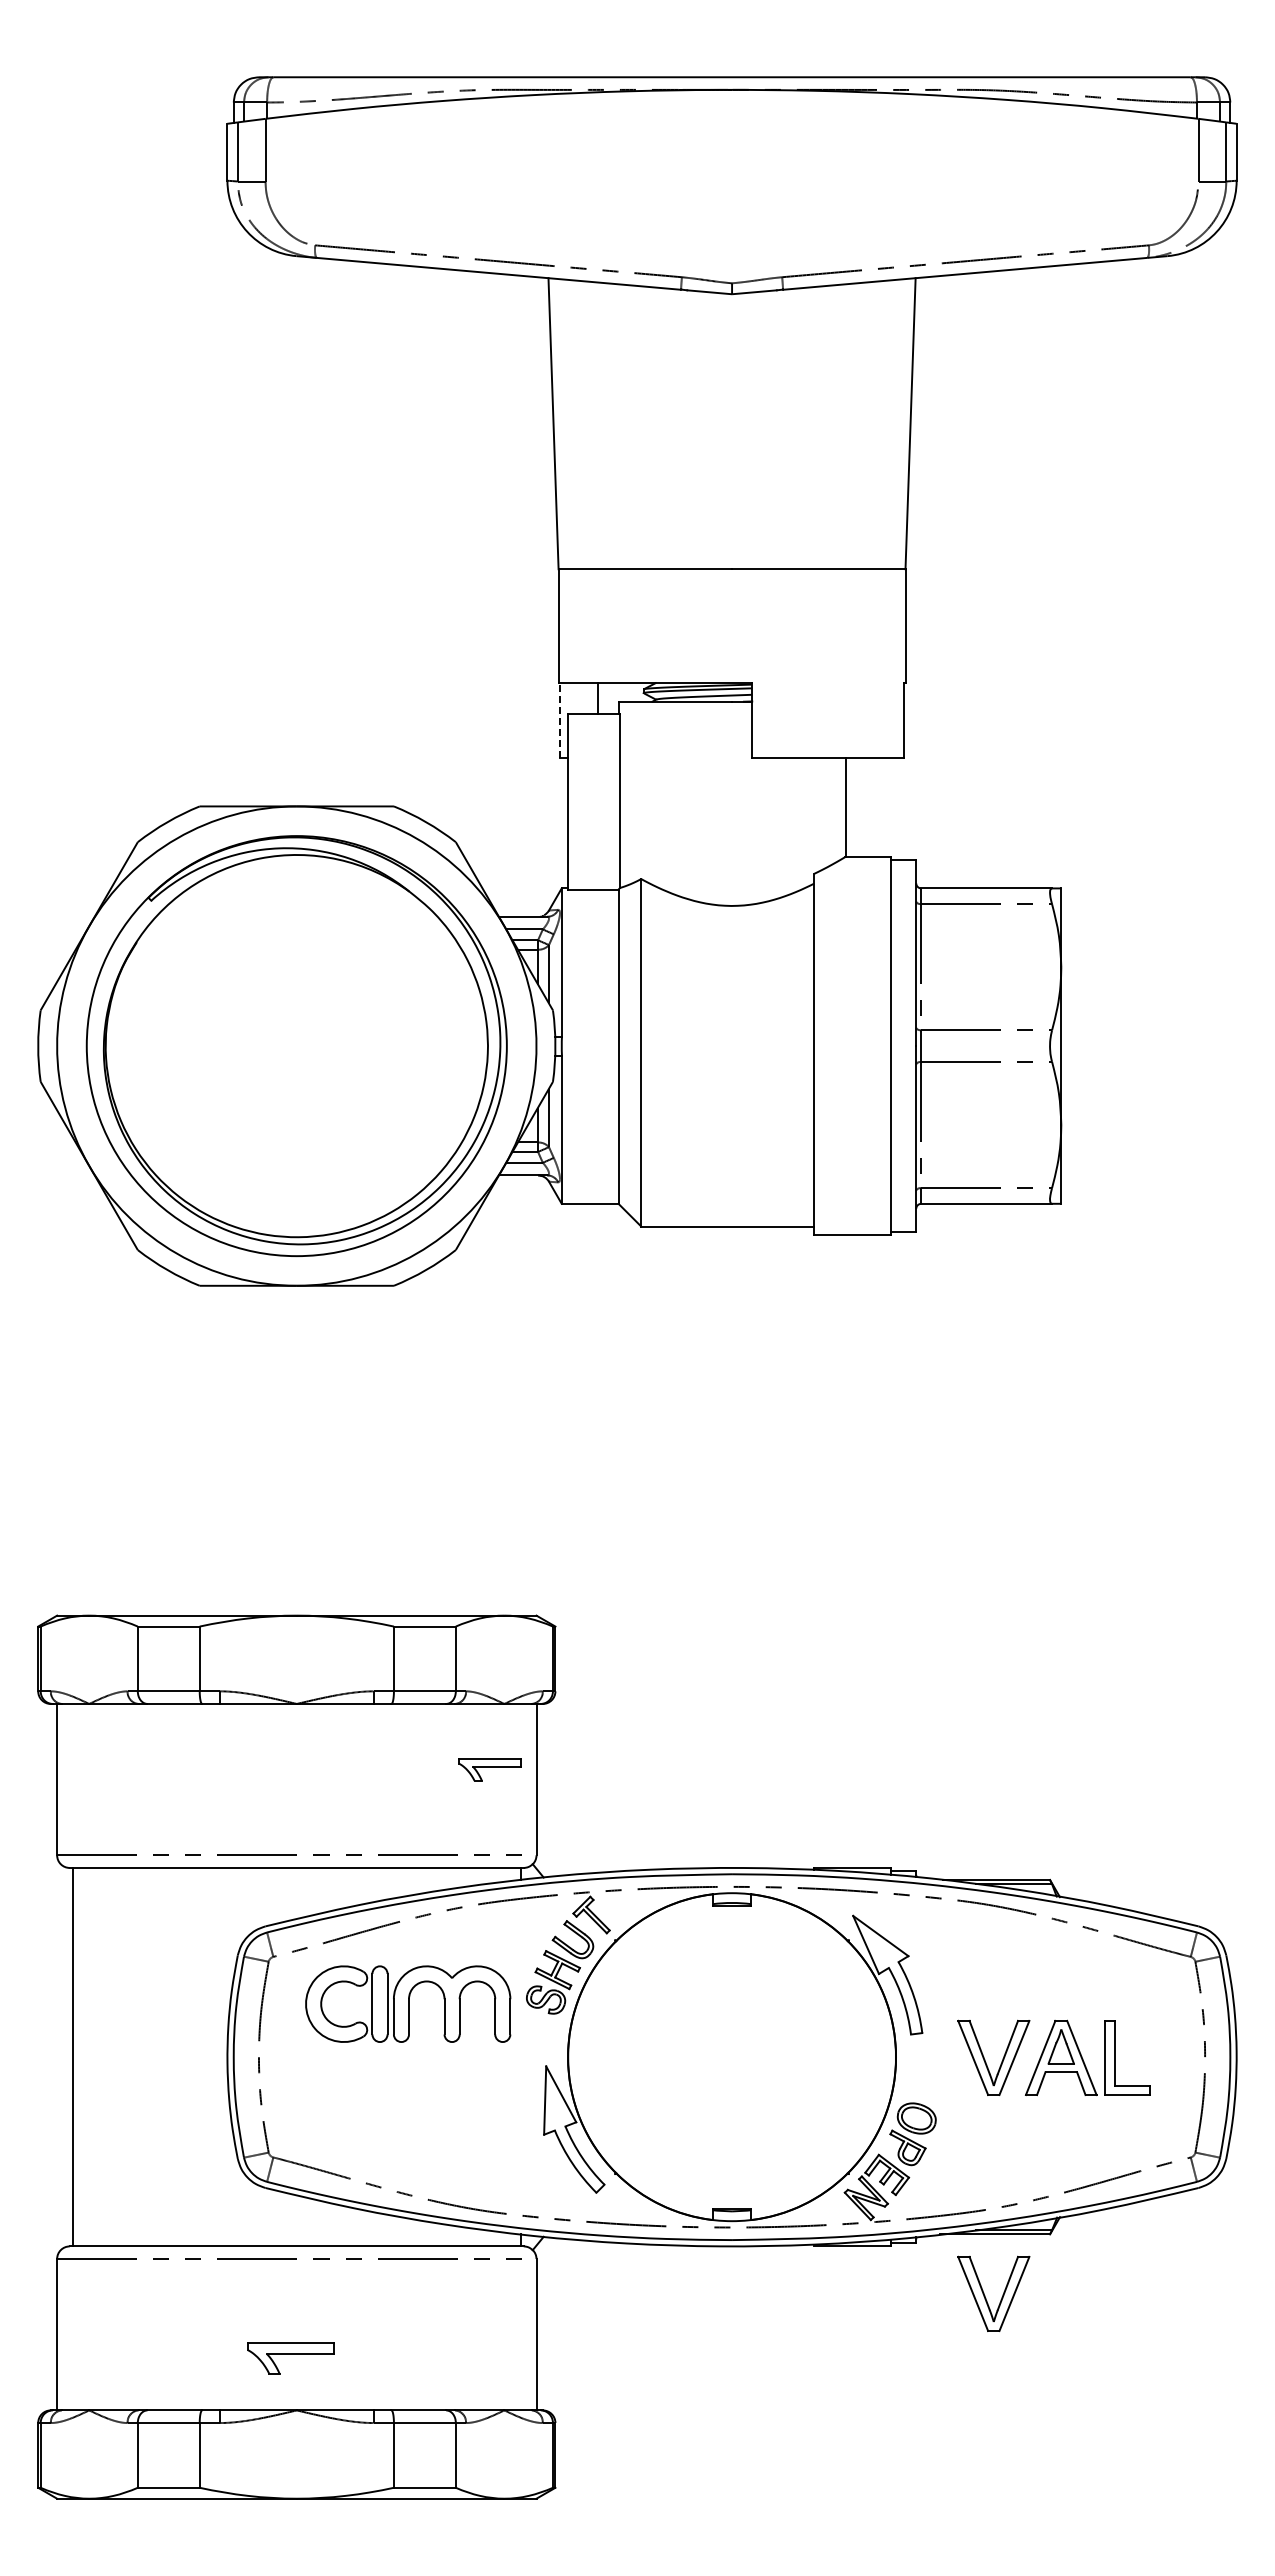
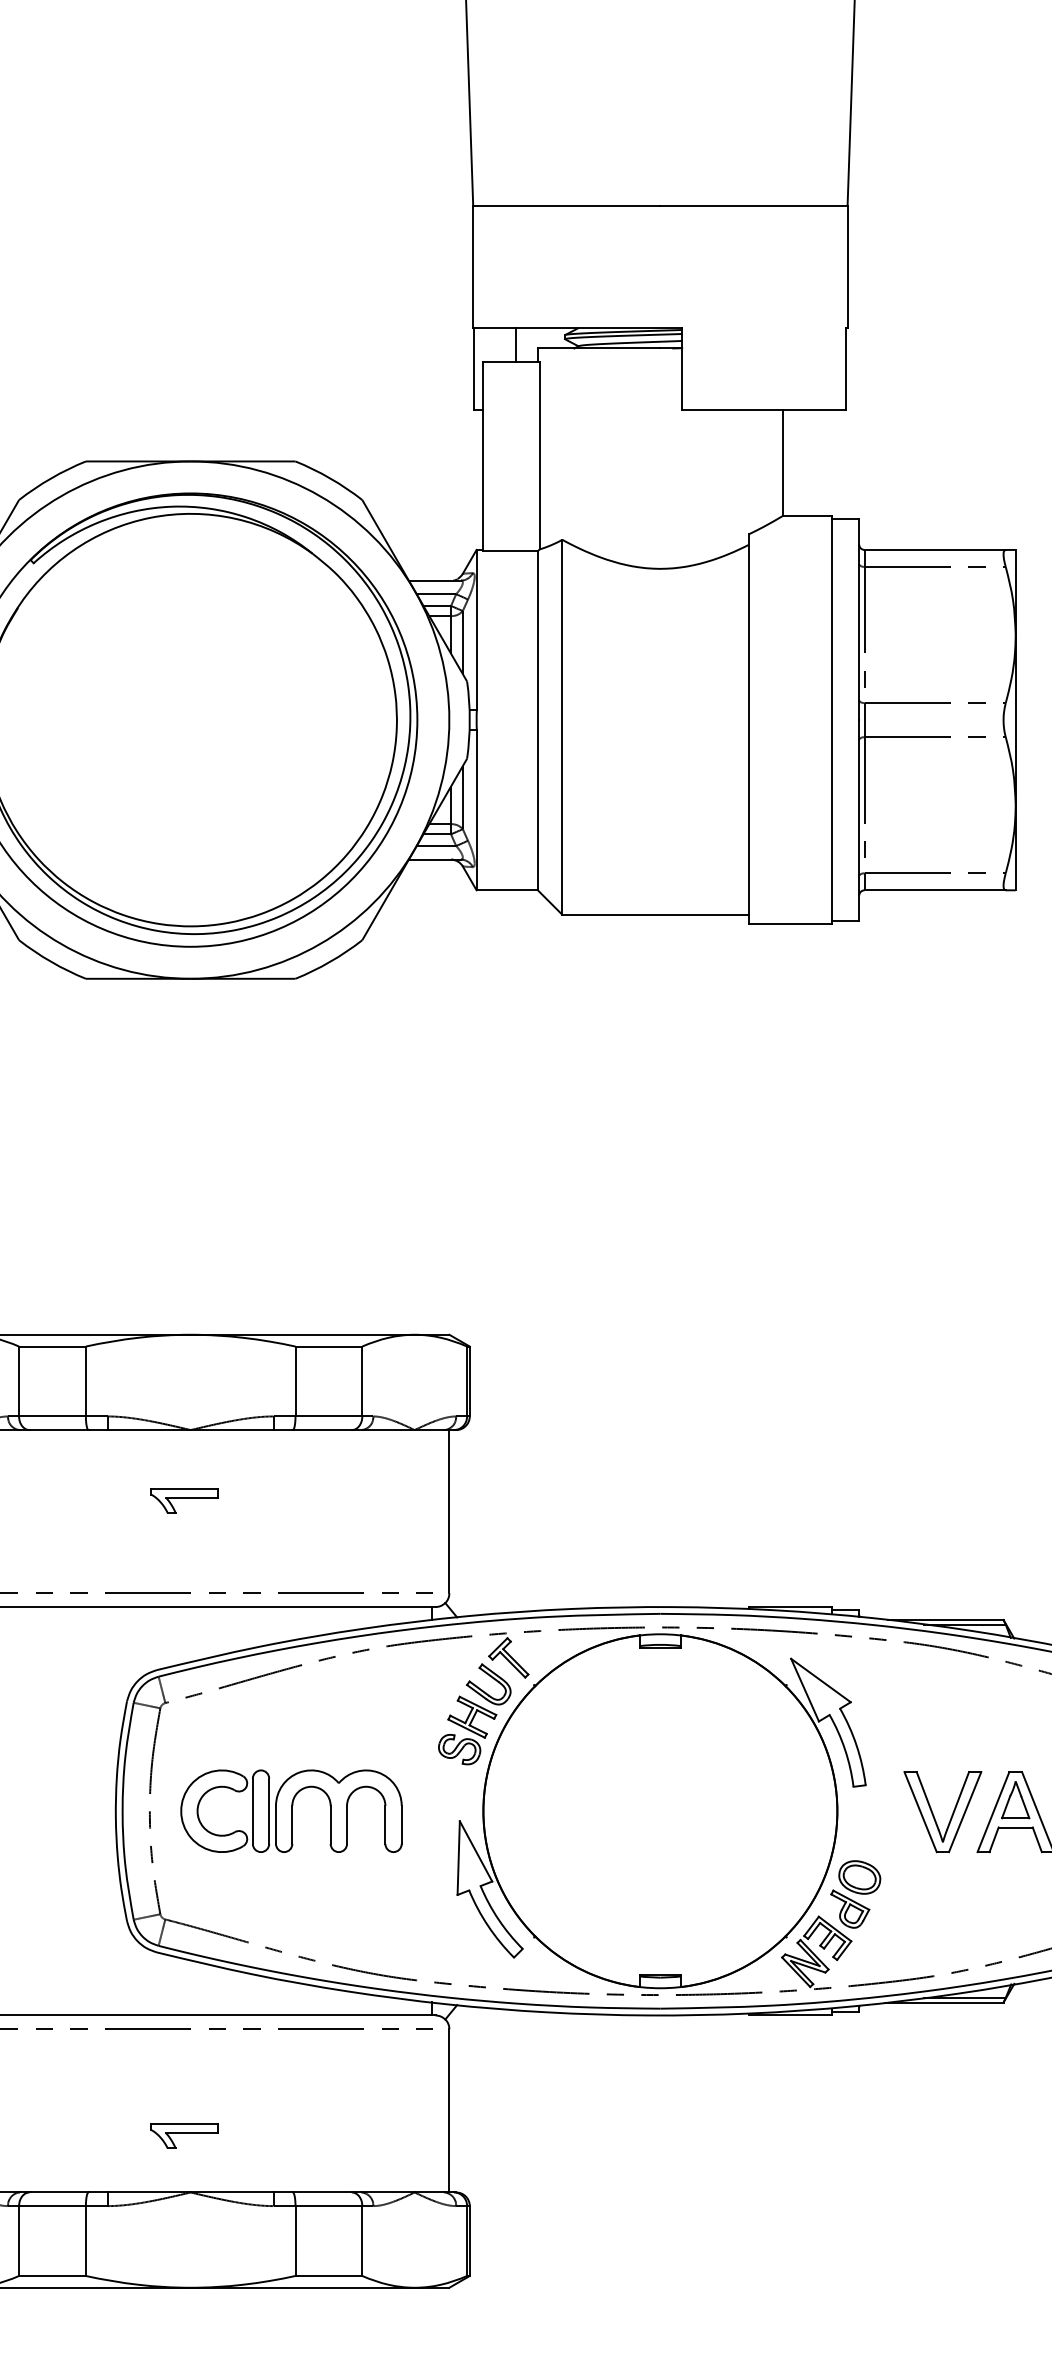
line: (559, 720) -> (474, 368), dashed -> solid
part: (489, 1769) -> (183, 1500), moved
part: (408, 2003) -> (291, 1810), moved
part: (985, 2295) -> (933, 2068), removed
part: (290, 2358) -> (183, 2136), size x0.71

